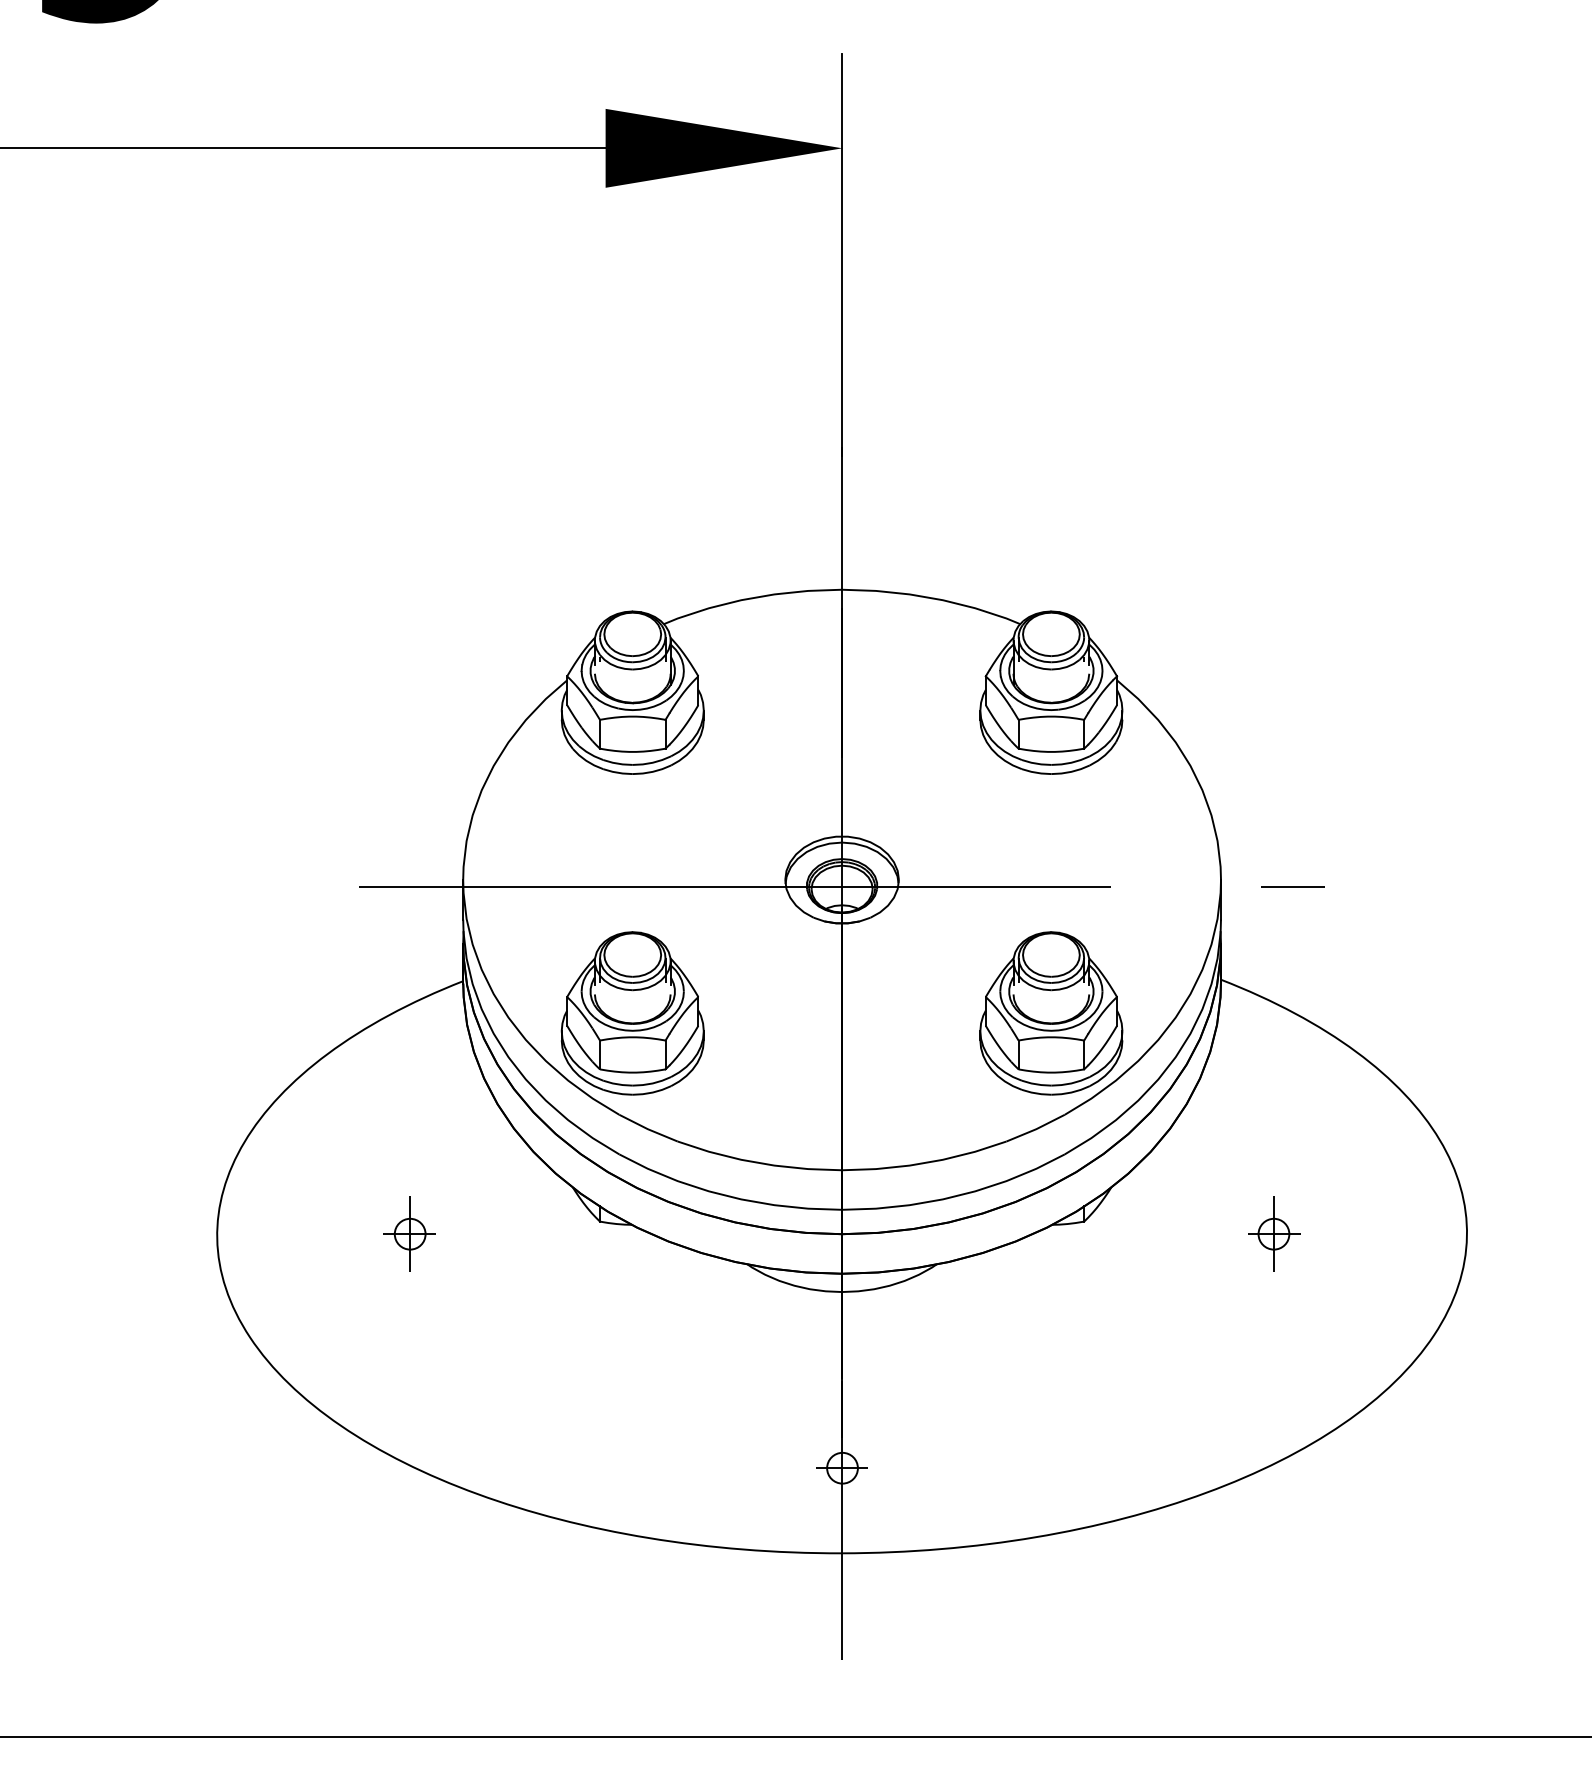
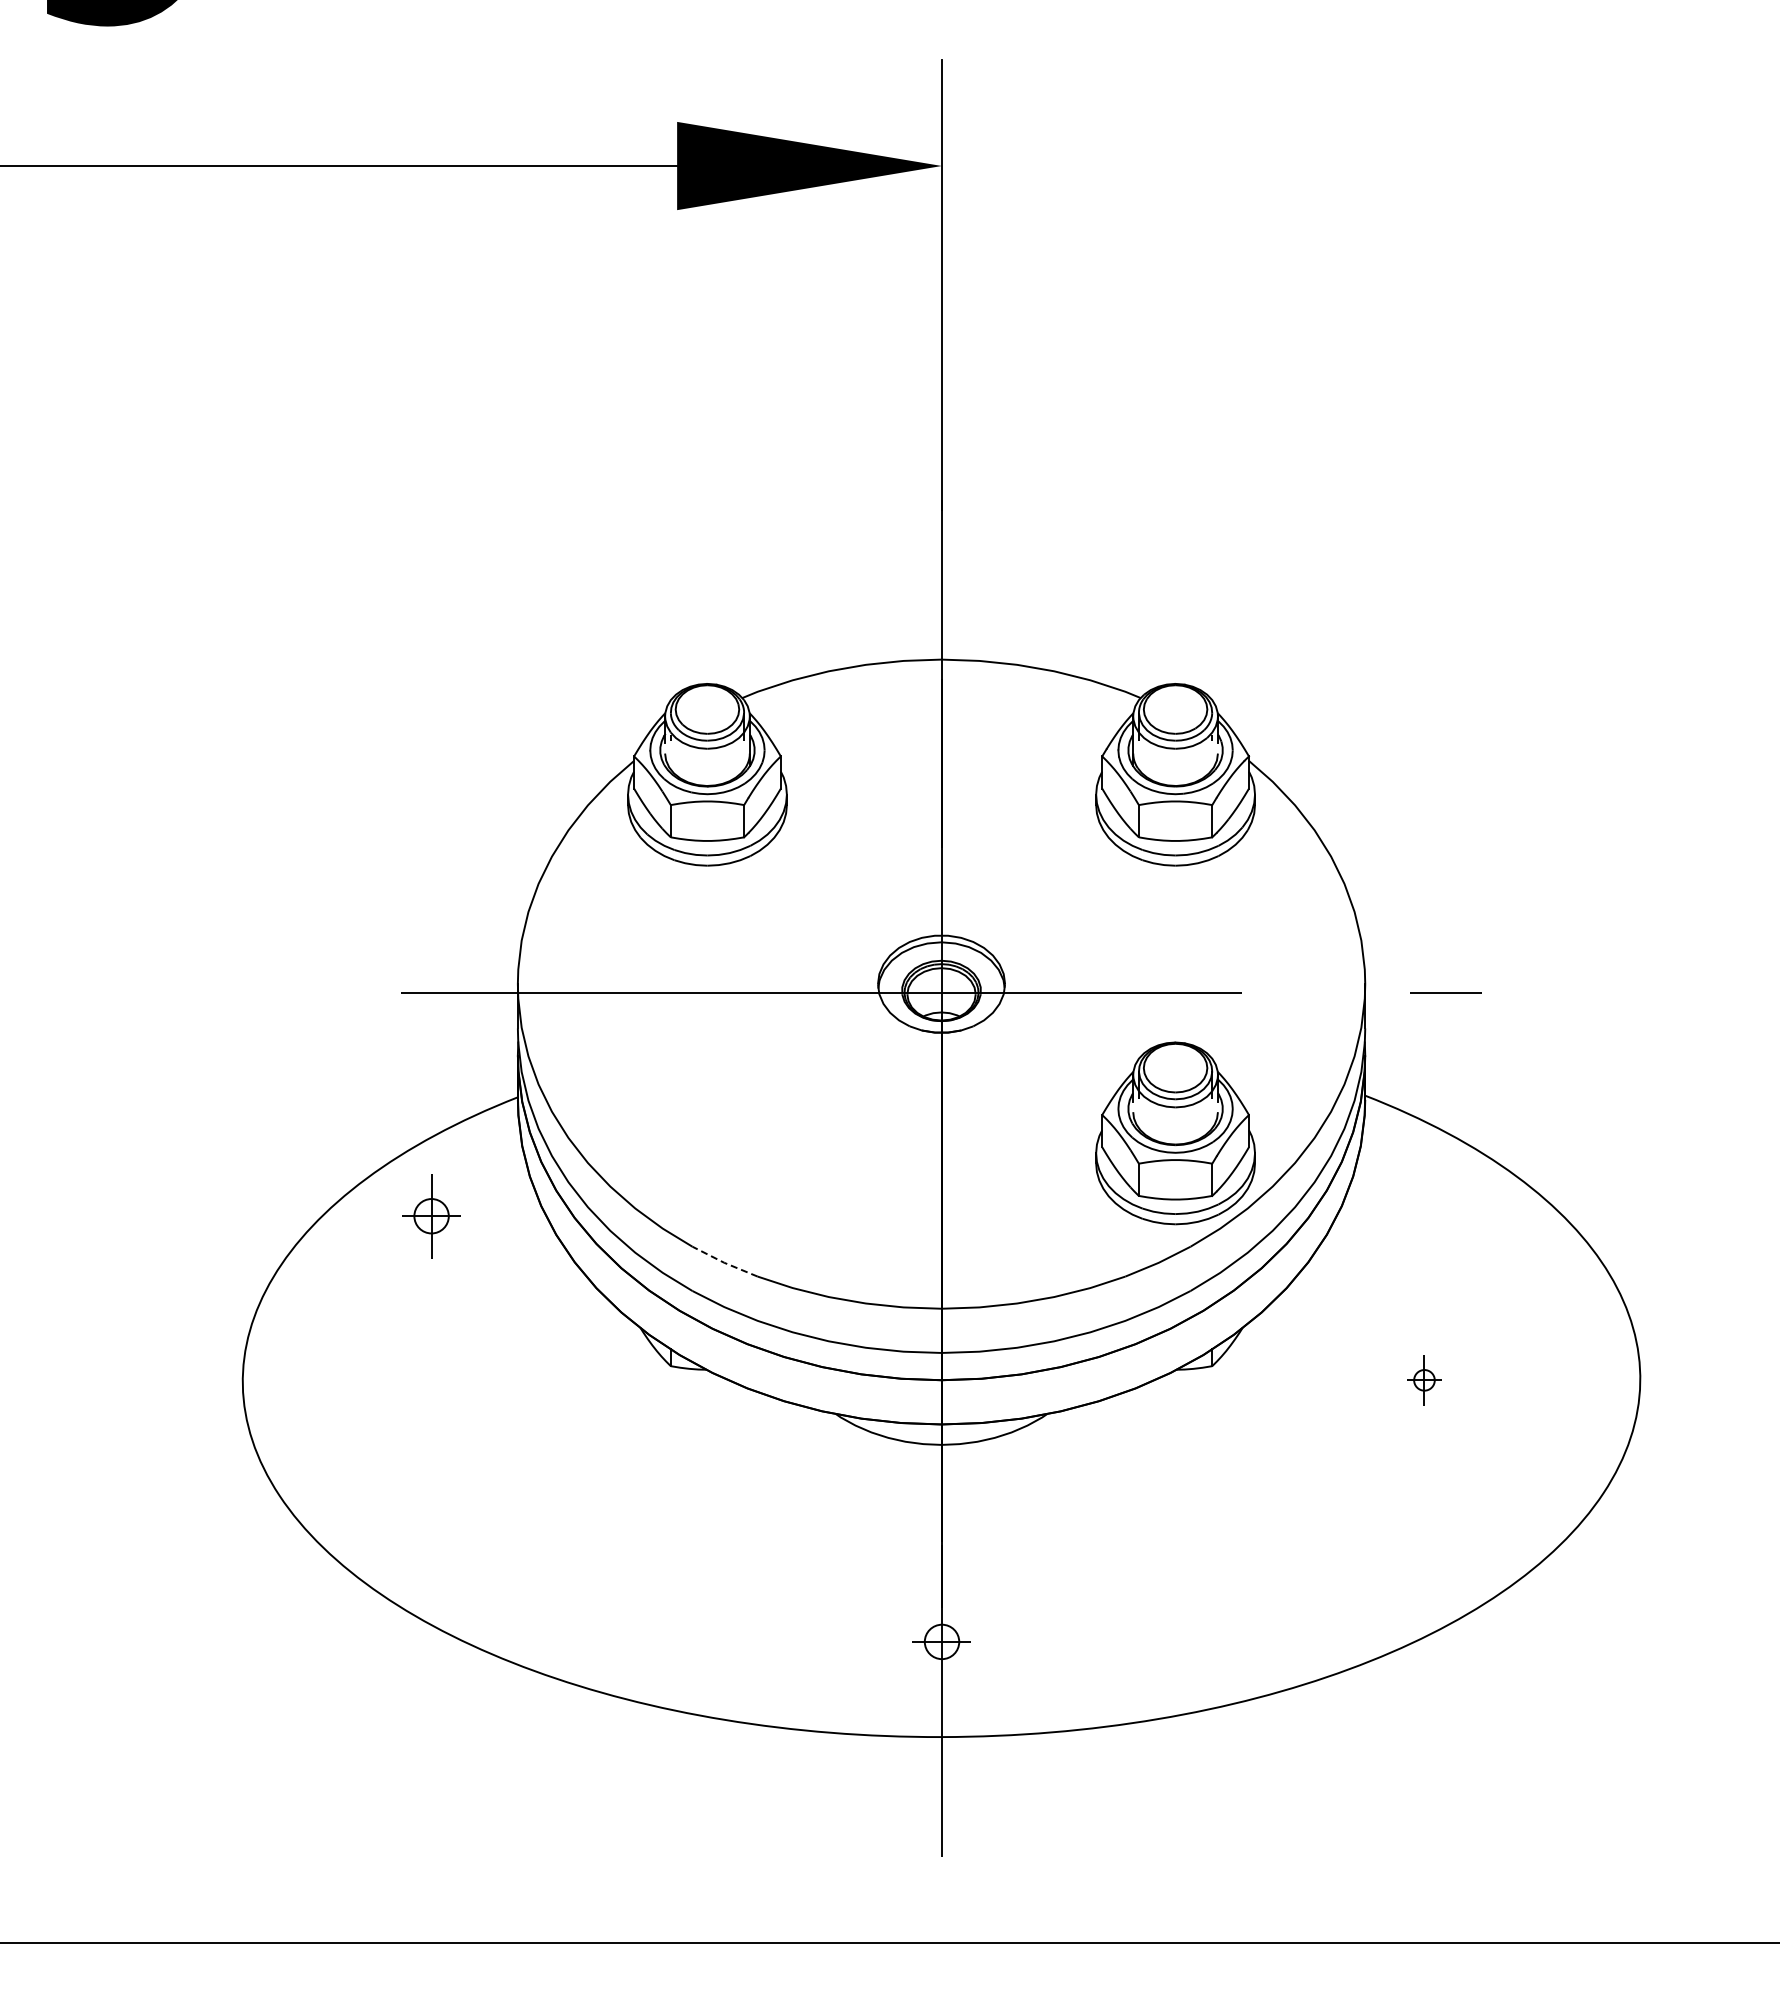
part: (632, 1013) -> (707, 1133), removed
line: (647, 1128) -> (724, 1262), solid -> dashed
part: (410, 1234) -> (431, 1216), moved
part: (1274, 1234) -> (1424, 1380), size x0.6

